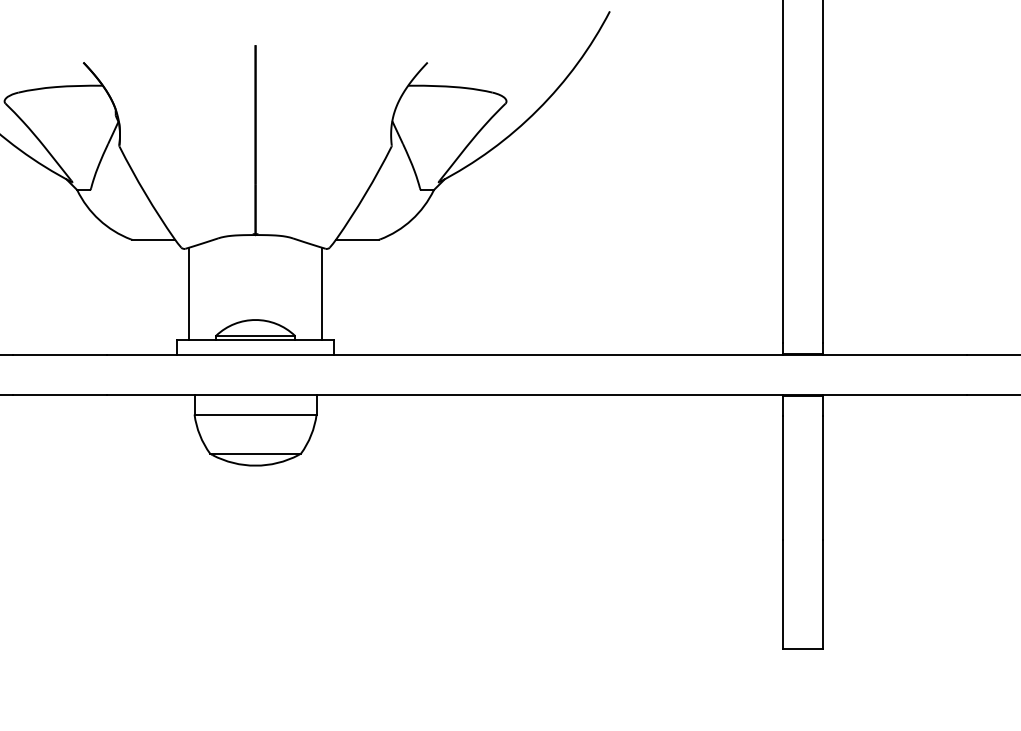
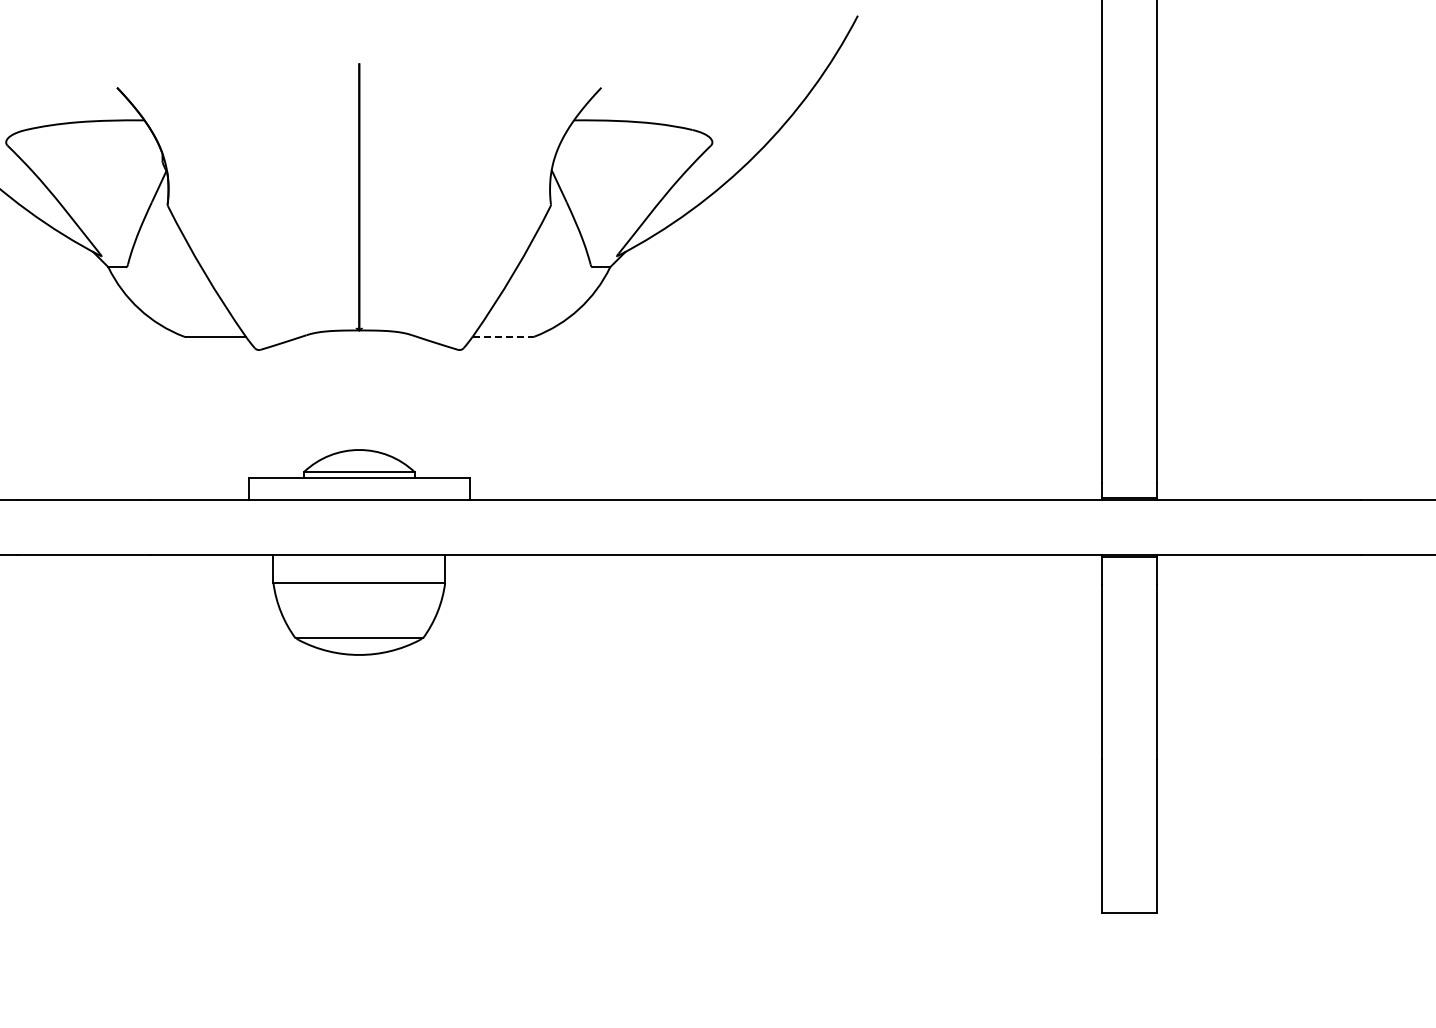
line: (358, 239) -> (503, 336), solid -> dashed
line: (188, 293) -> (265, 412), removed
line: (321, 293) -> (452, 412), removed

